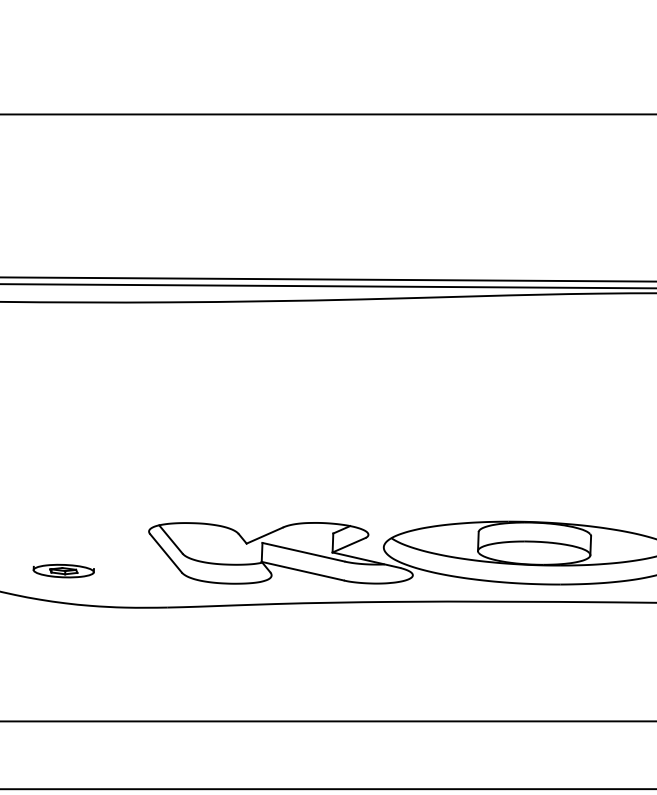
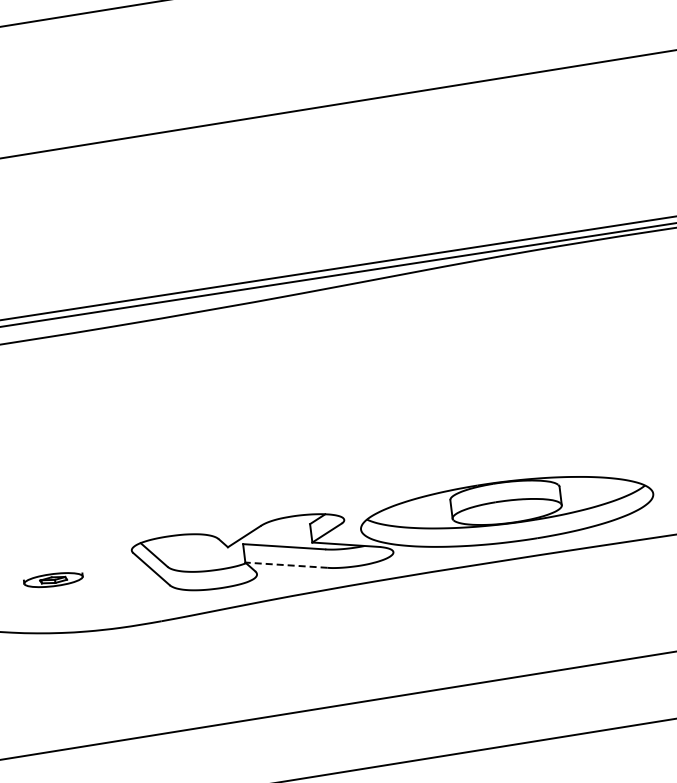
part: (63, 571) -> (53, 580), moved
line: (301, 571) -> (285, 565), solid -> dashed

